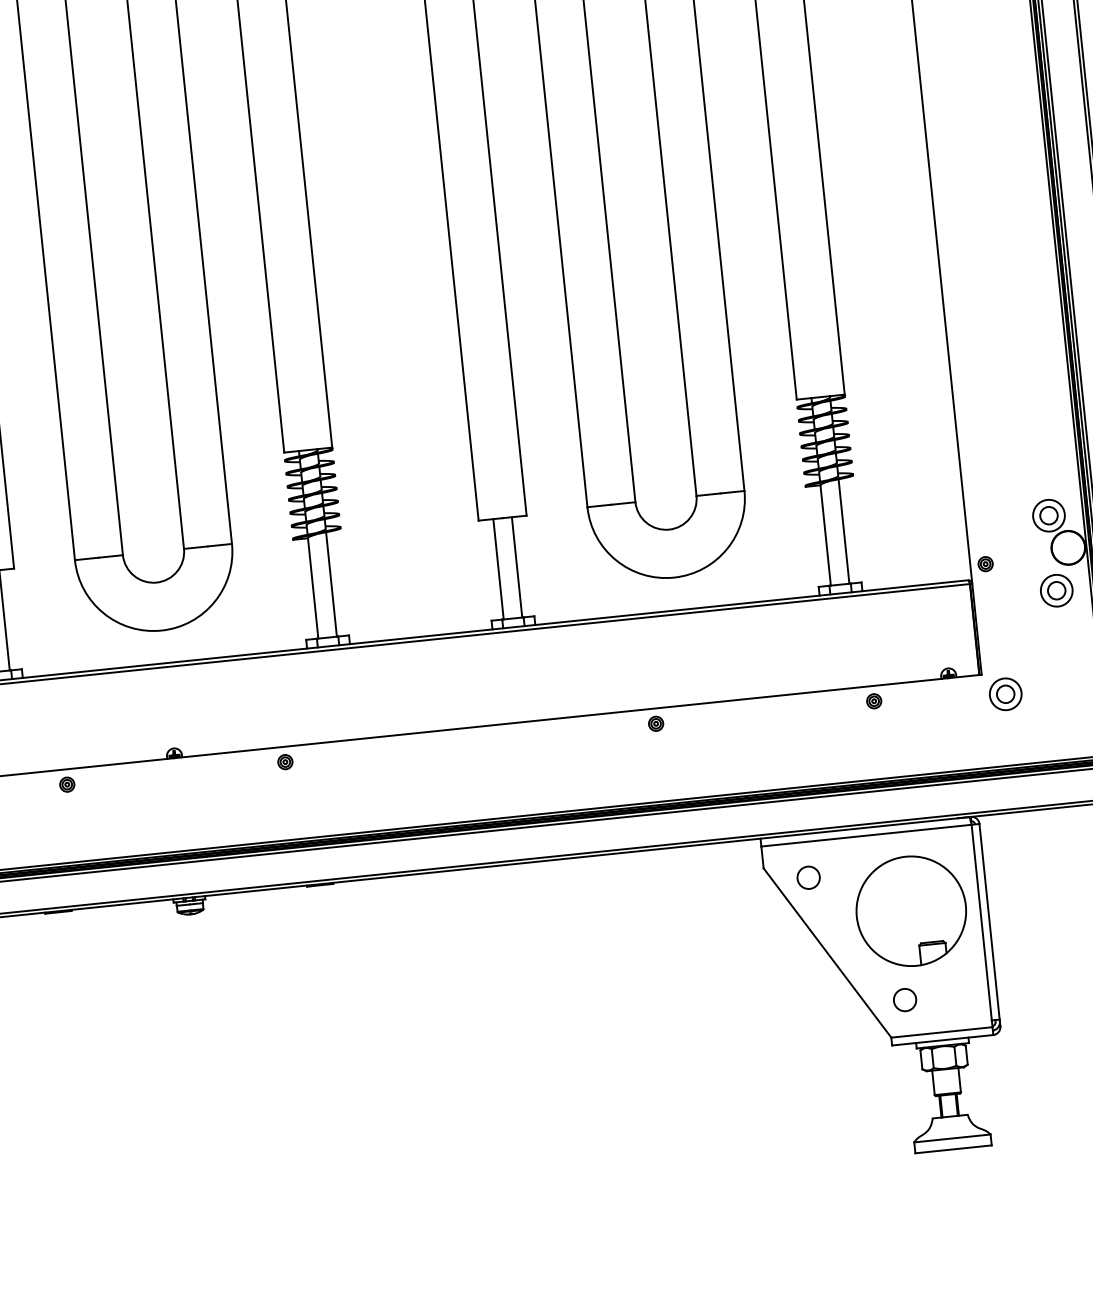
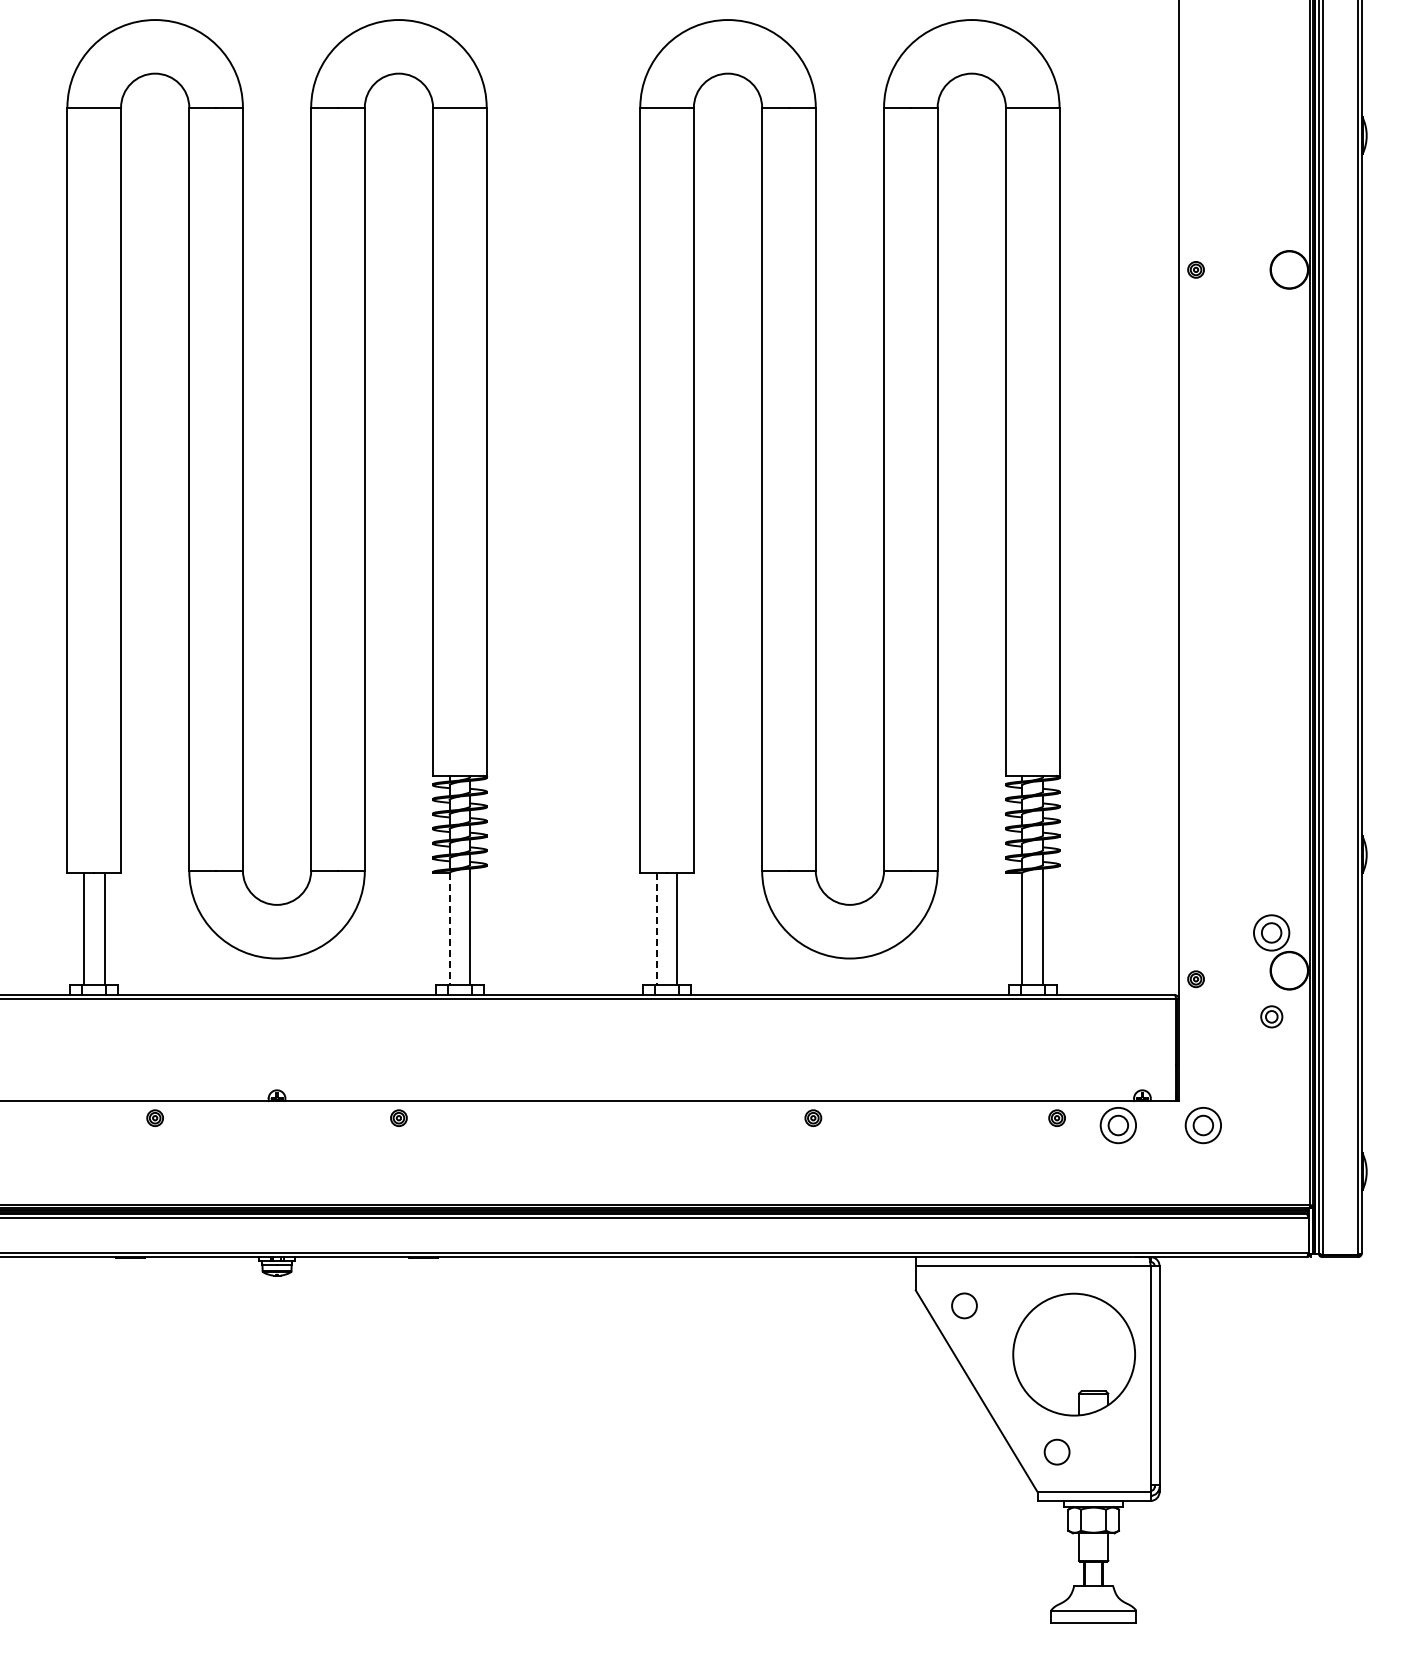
line: (498, 569) -> (656, 929), solid -> dashed
line: (313, 588) -> (449, 929), solid -> dashed
part: (1056, 590) -> (1271, 1016), size x0.6
part: (928, 702) -> (1117, 1125), added

